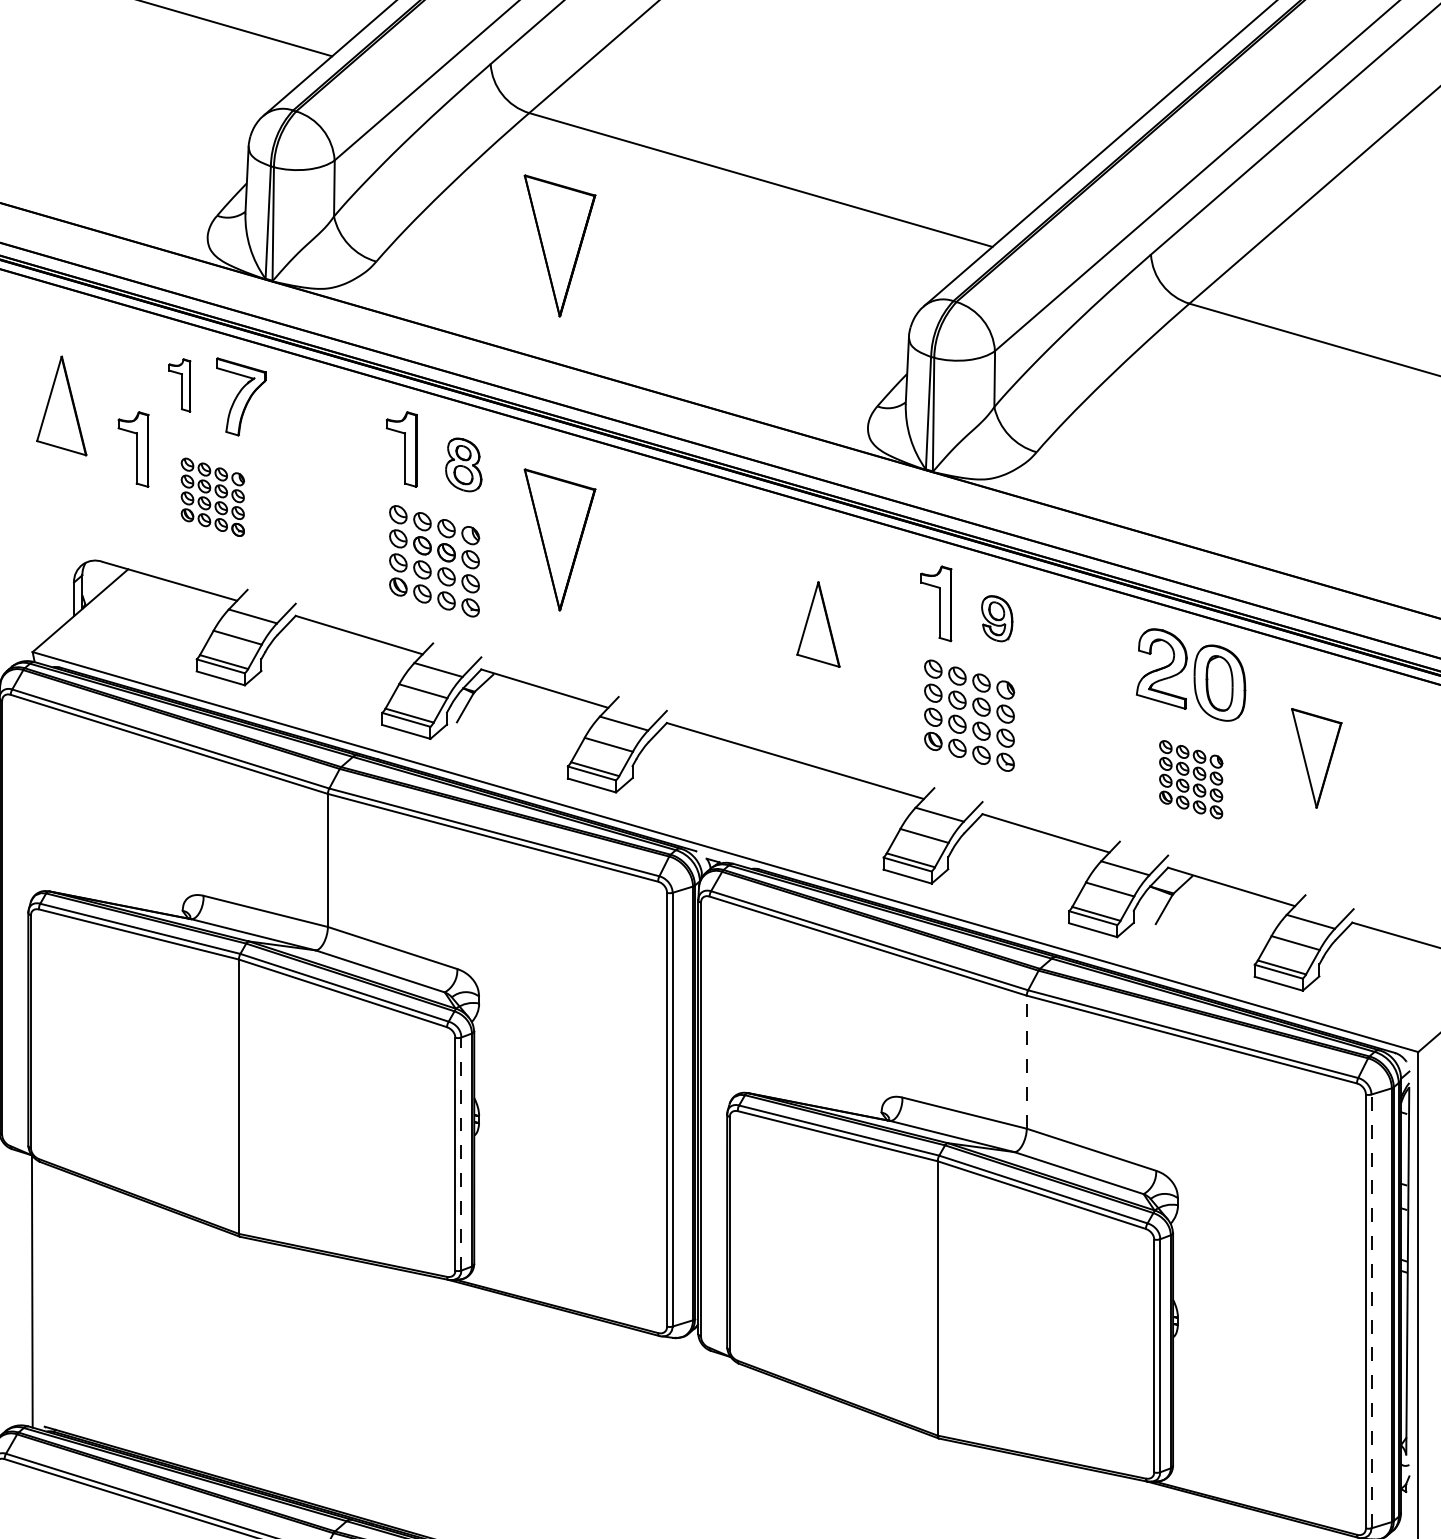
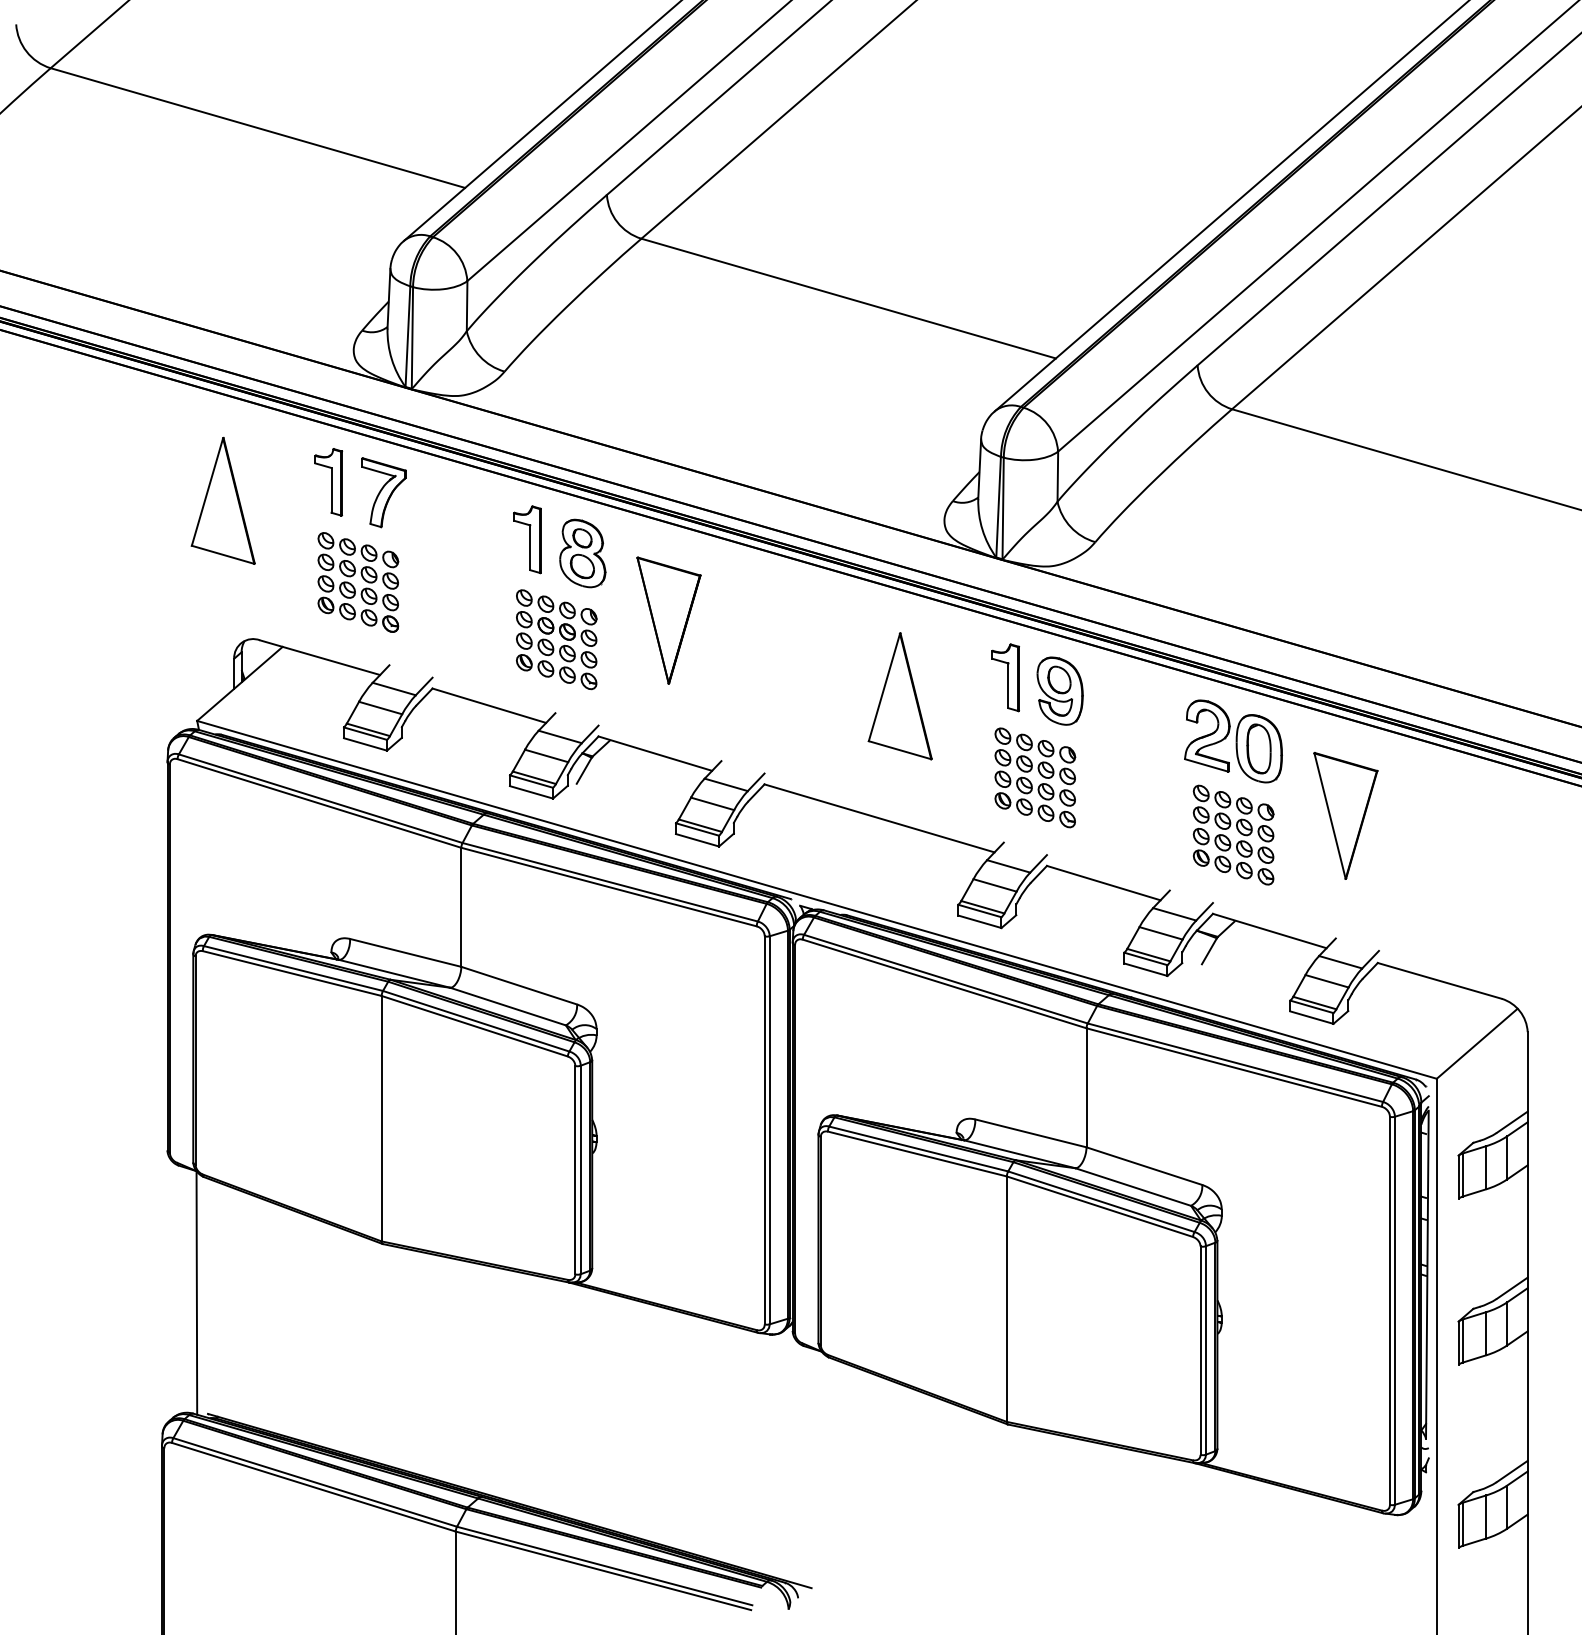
part: (559, 245) -> (668, 357), removed
part: (179, 385) -> (328, 482), size x1.43
part: (60, 405) -> (222, 500), size x1.43
part: (133, 449) -> (287, 539), removed
part: (463, 464) -> (582, 553), size x1.43
part: (212, 497) -> (358, 582), size x1.43
part: (996, 618) -> (1059, 690), size x1.67
part: (817, 624) -> (899, 696), size x1.67
part: (1316, 757) -> (1345, 815), size x1.43
part: (1191, 779) -> (1233, 834), size x1.43
line: (1026, 1061) -> (1086, 1087), dashed -> solid
line: (461, 1153) -> (580, 1169), dashed -> solid
line: (1371, 1311) -> (1394, 1310), dashed -> solid

